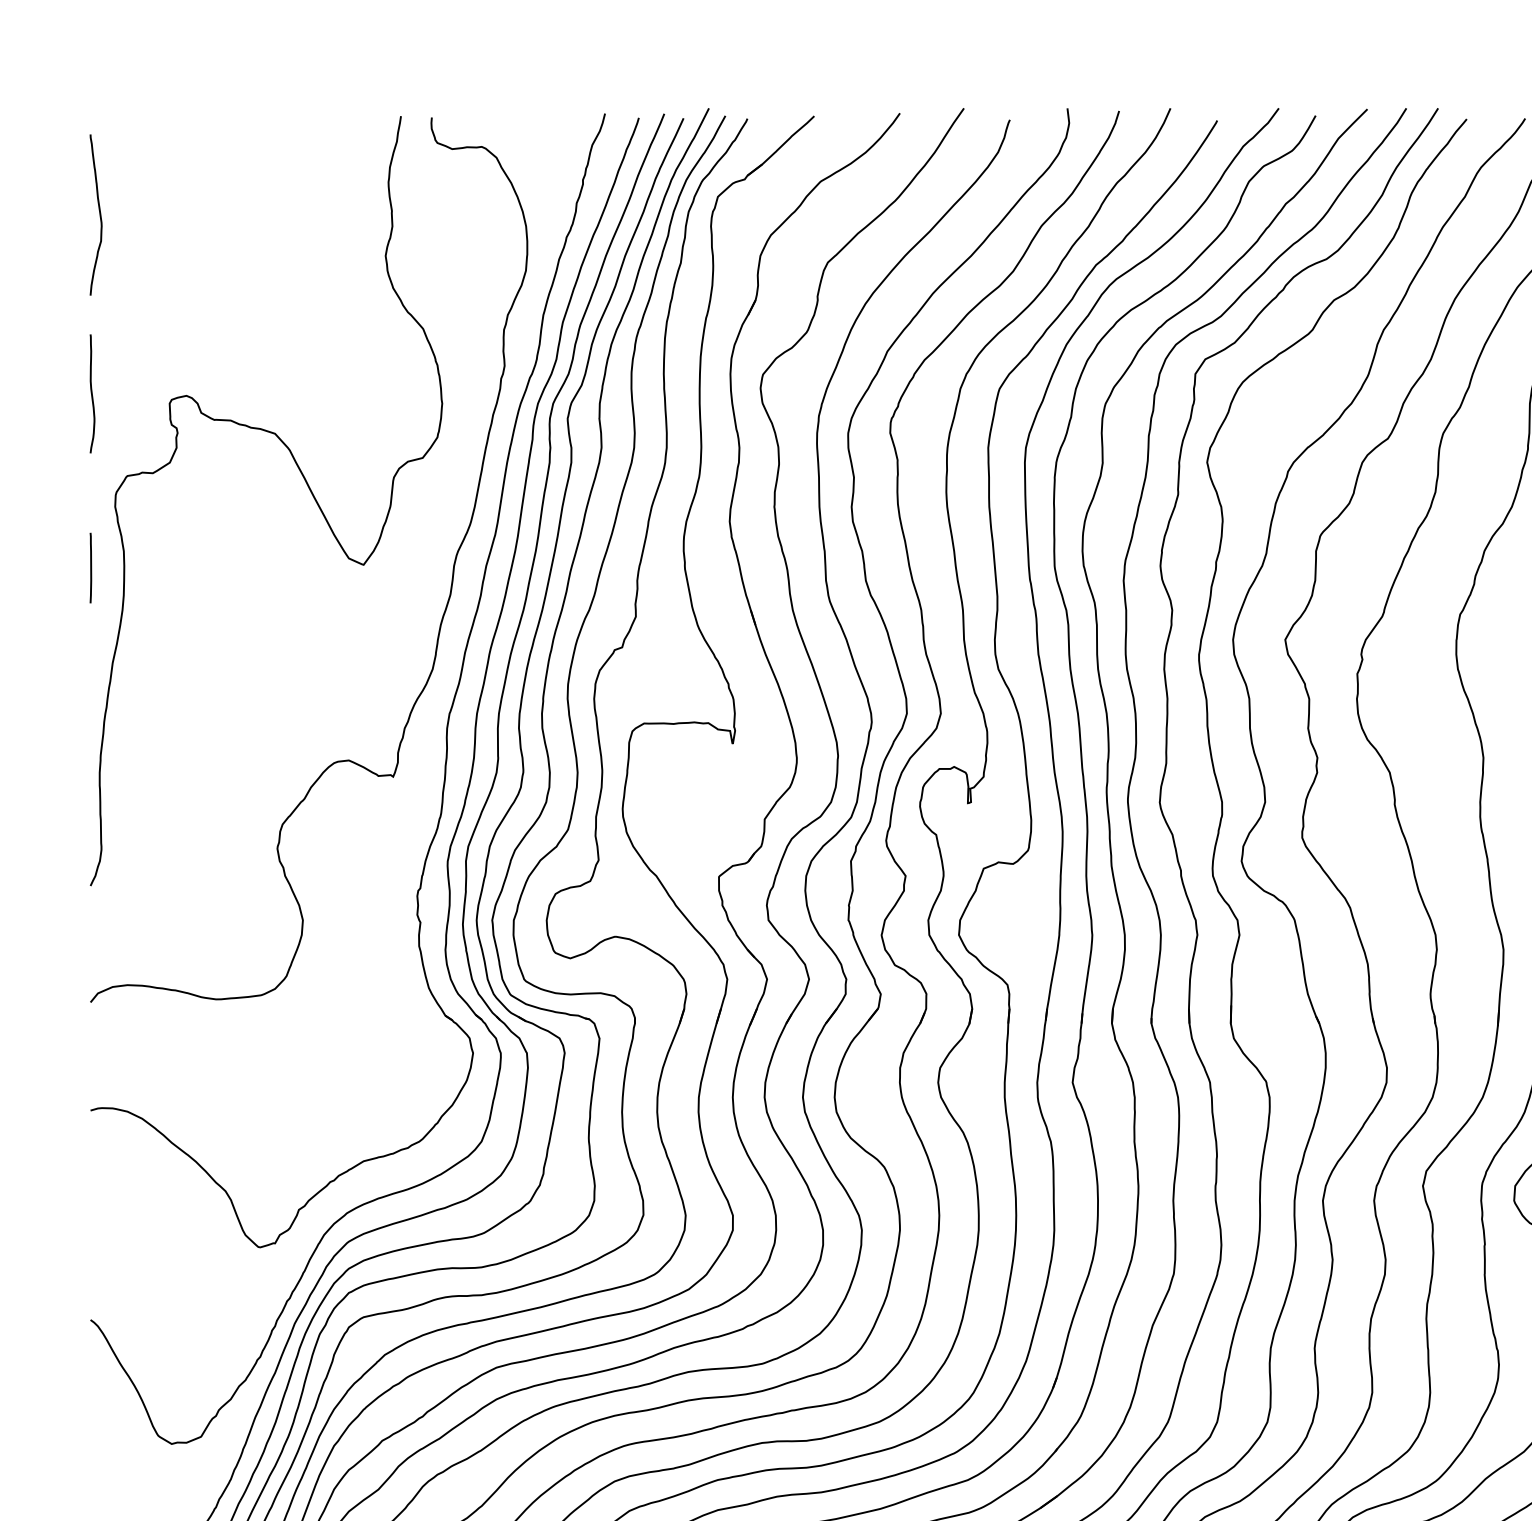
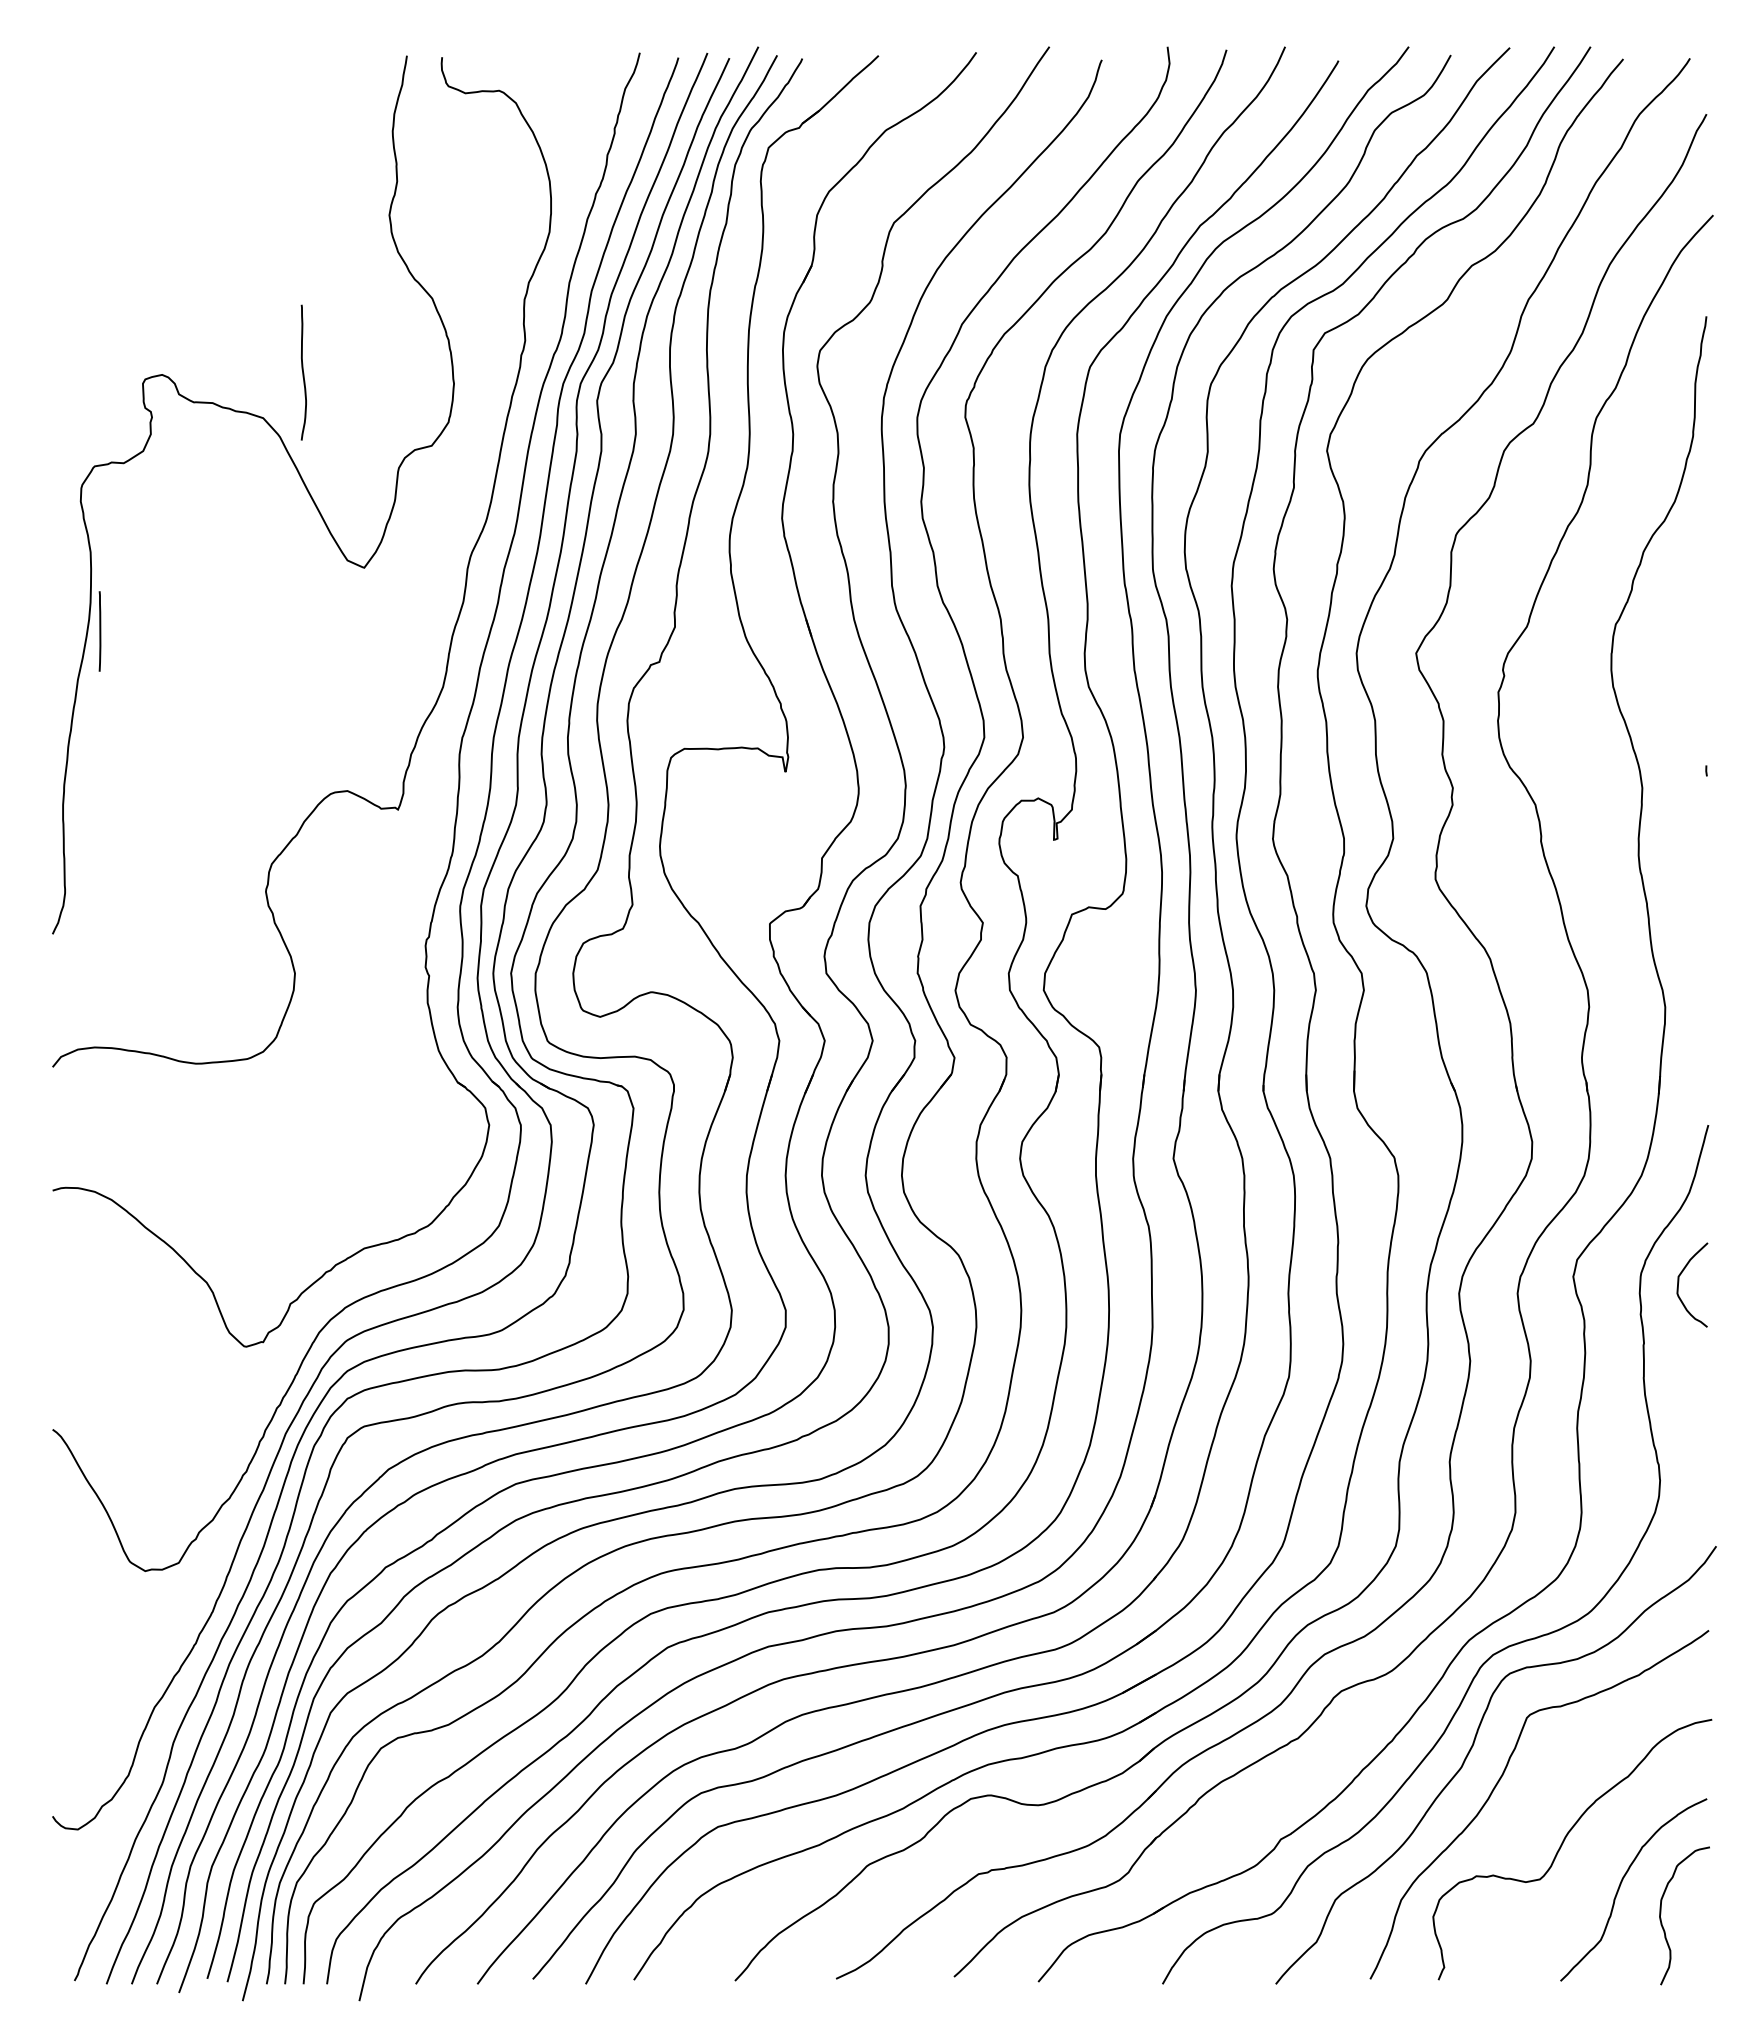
curve: (99, 214) -> (62, 167), removed
curve: (92, 393) -> (303, 372), moved
line: (90, 568) -> (99, 631), moved

